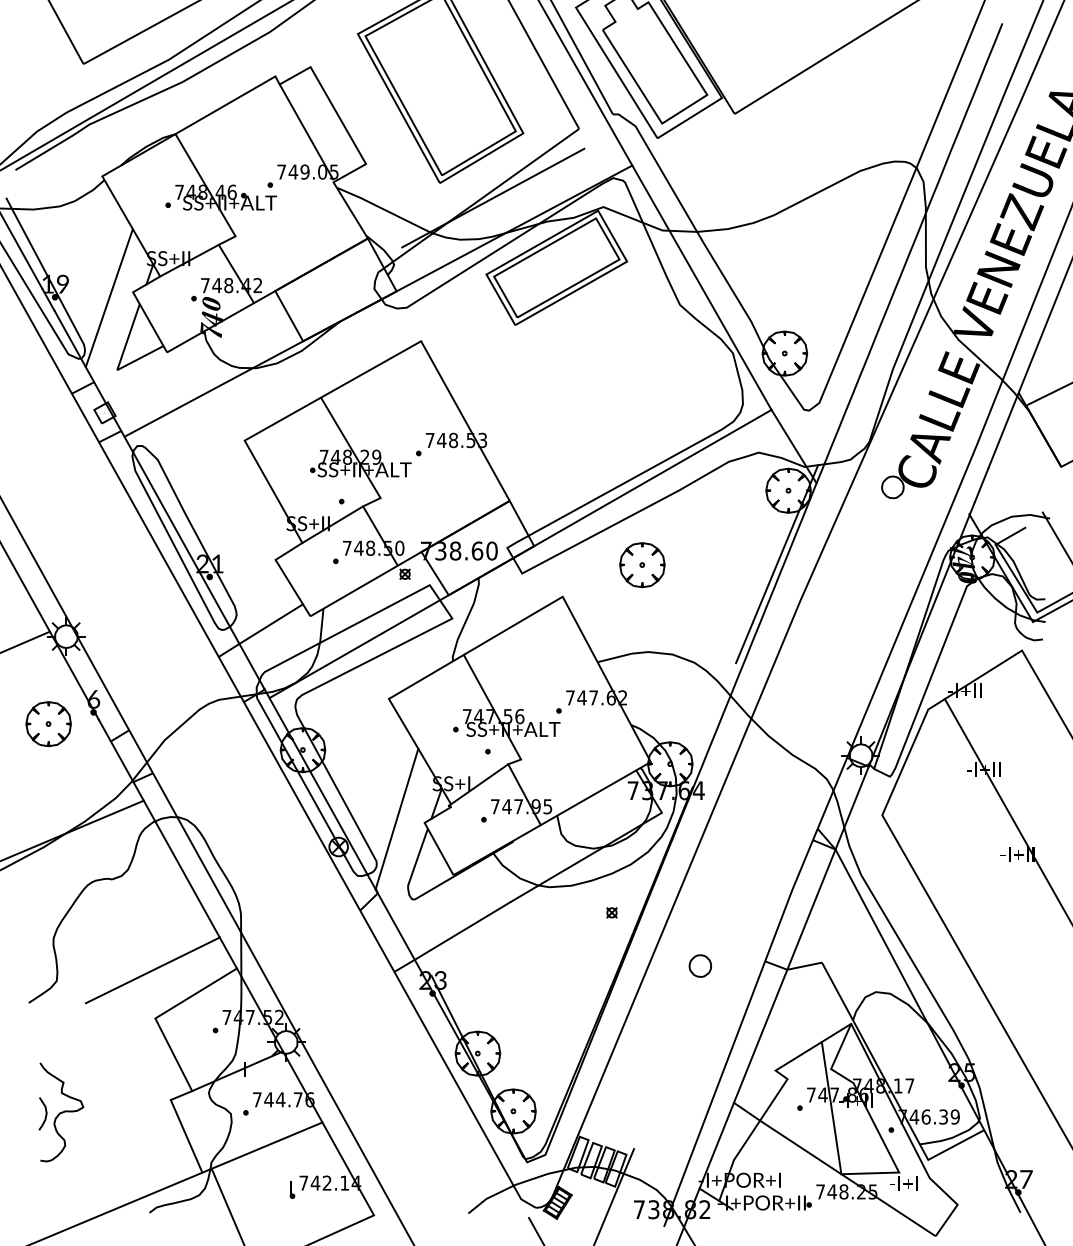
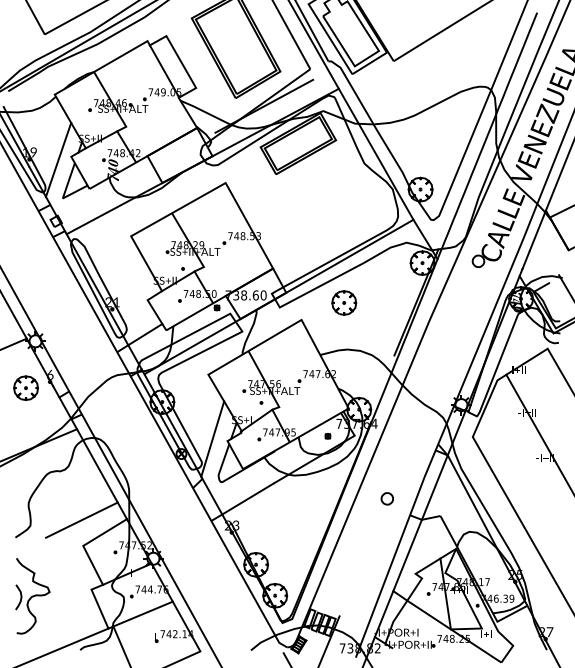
part: (611, 913) -> (327, 436), moved
part: (698, 965) -> (386, 498), moved
part: (60, 1112) -> (32, 596), size x1.43

